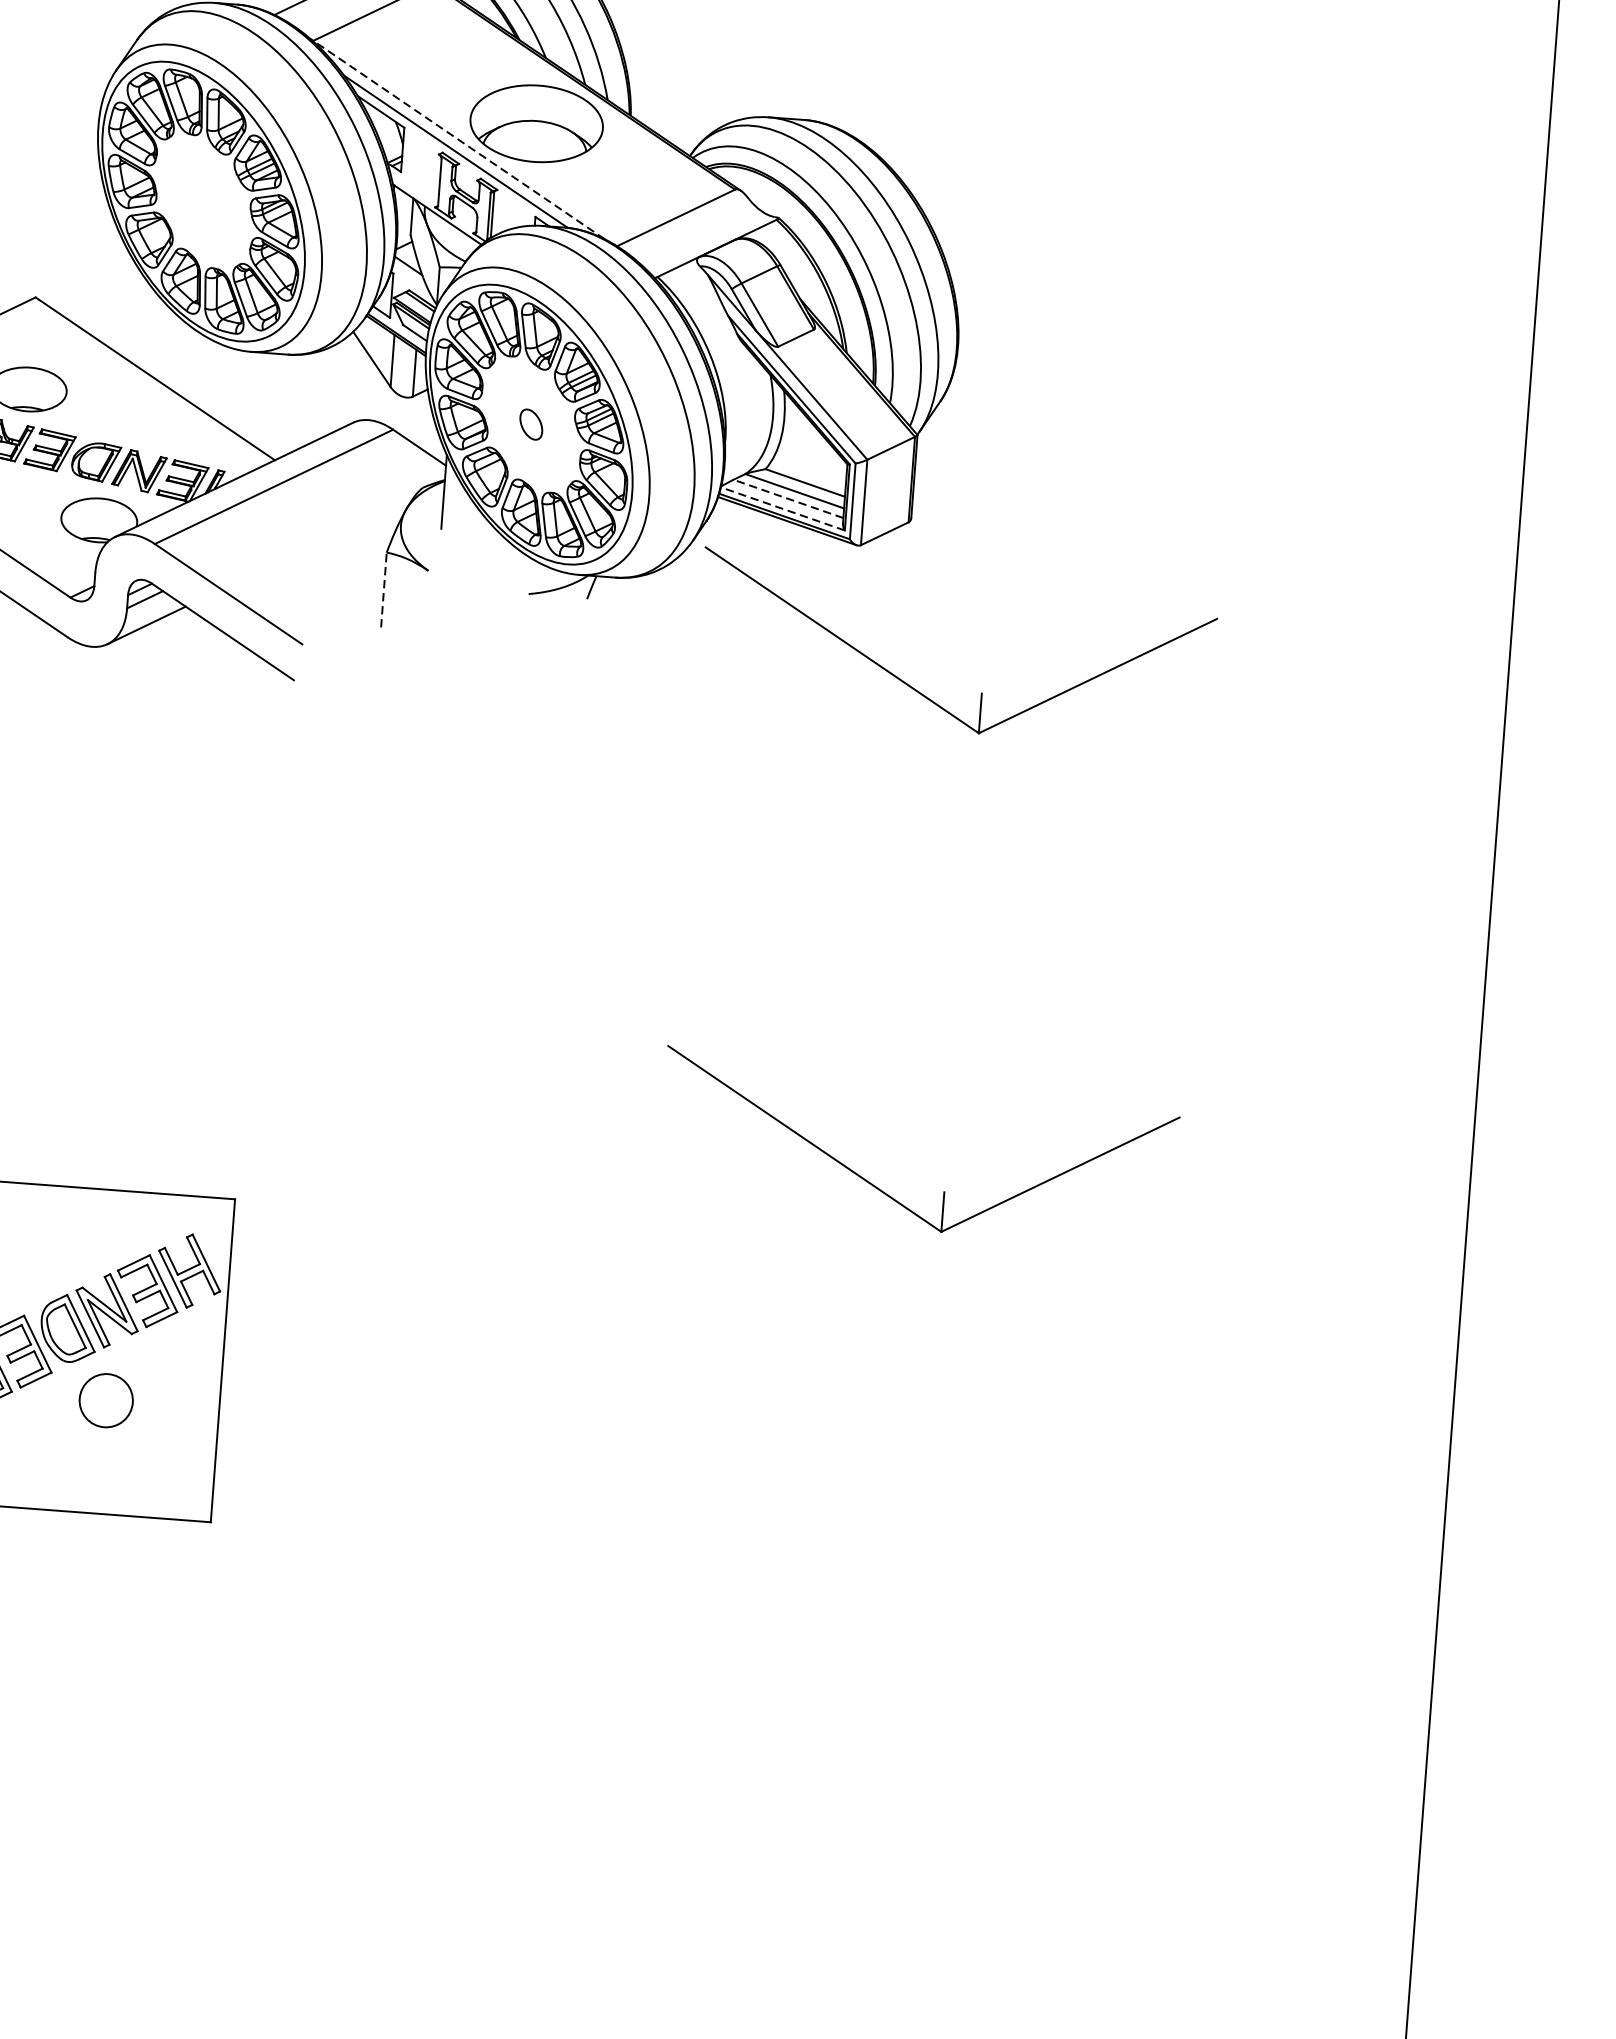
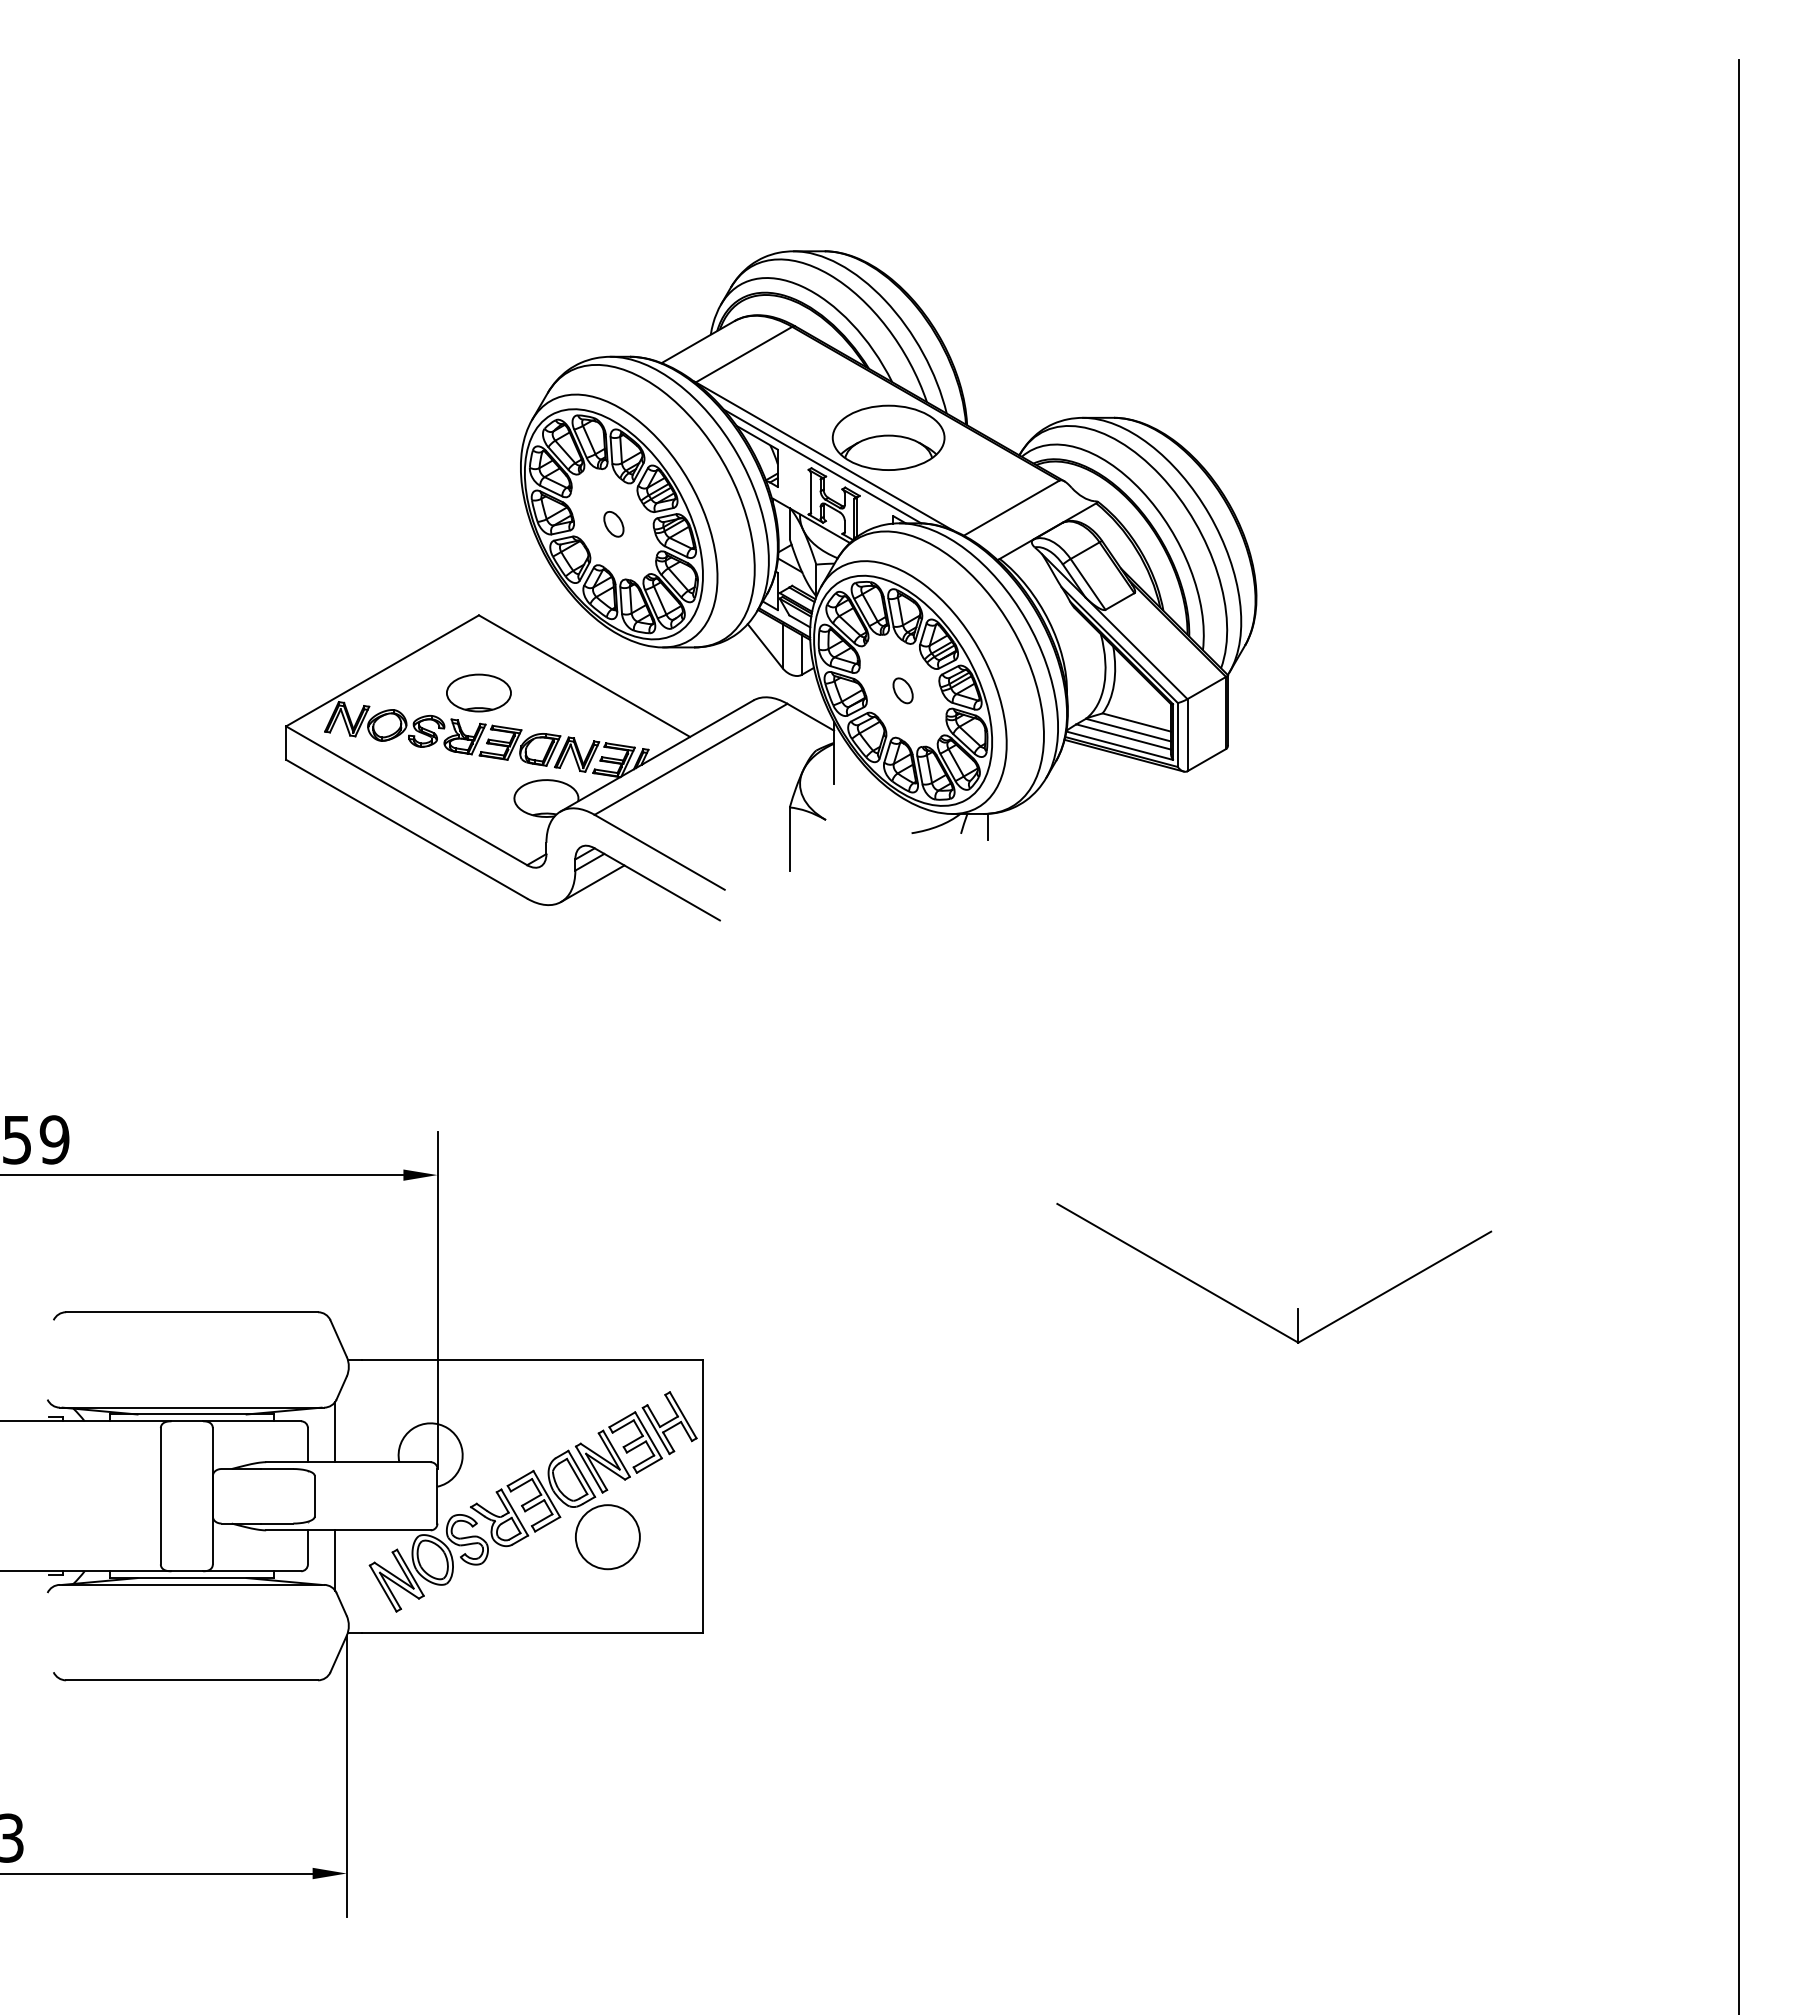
line: (459, 140) -> (824, 456), dashed -> solid
part: (203, 201) -> (613, 524), added
line: (788, 498) -> (1123, 736), dashed -> solid
line: (782, 508) -> (1119, 745), dashed -> solid
line: (383, 590) -> (789, 839), dashed -> solid
line: (619, 592) -> (987, 826), added
part: (980, 692) -> (1297, 887), removed
circle: (105, 1401) -> (607, 1537), size x1.43

